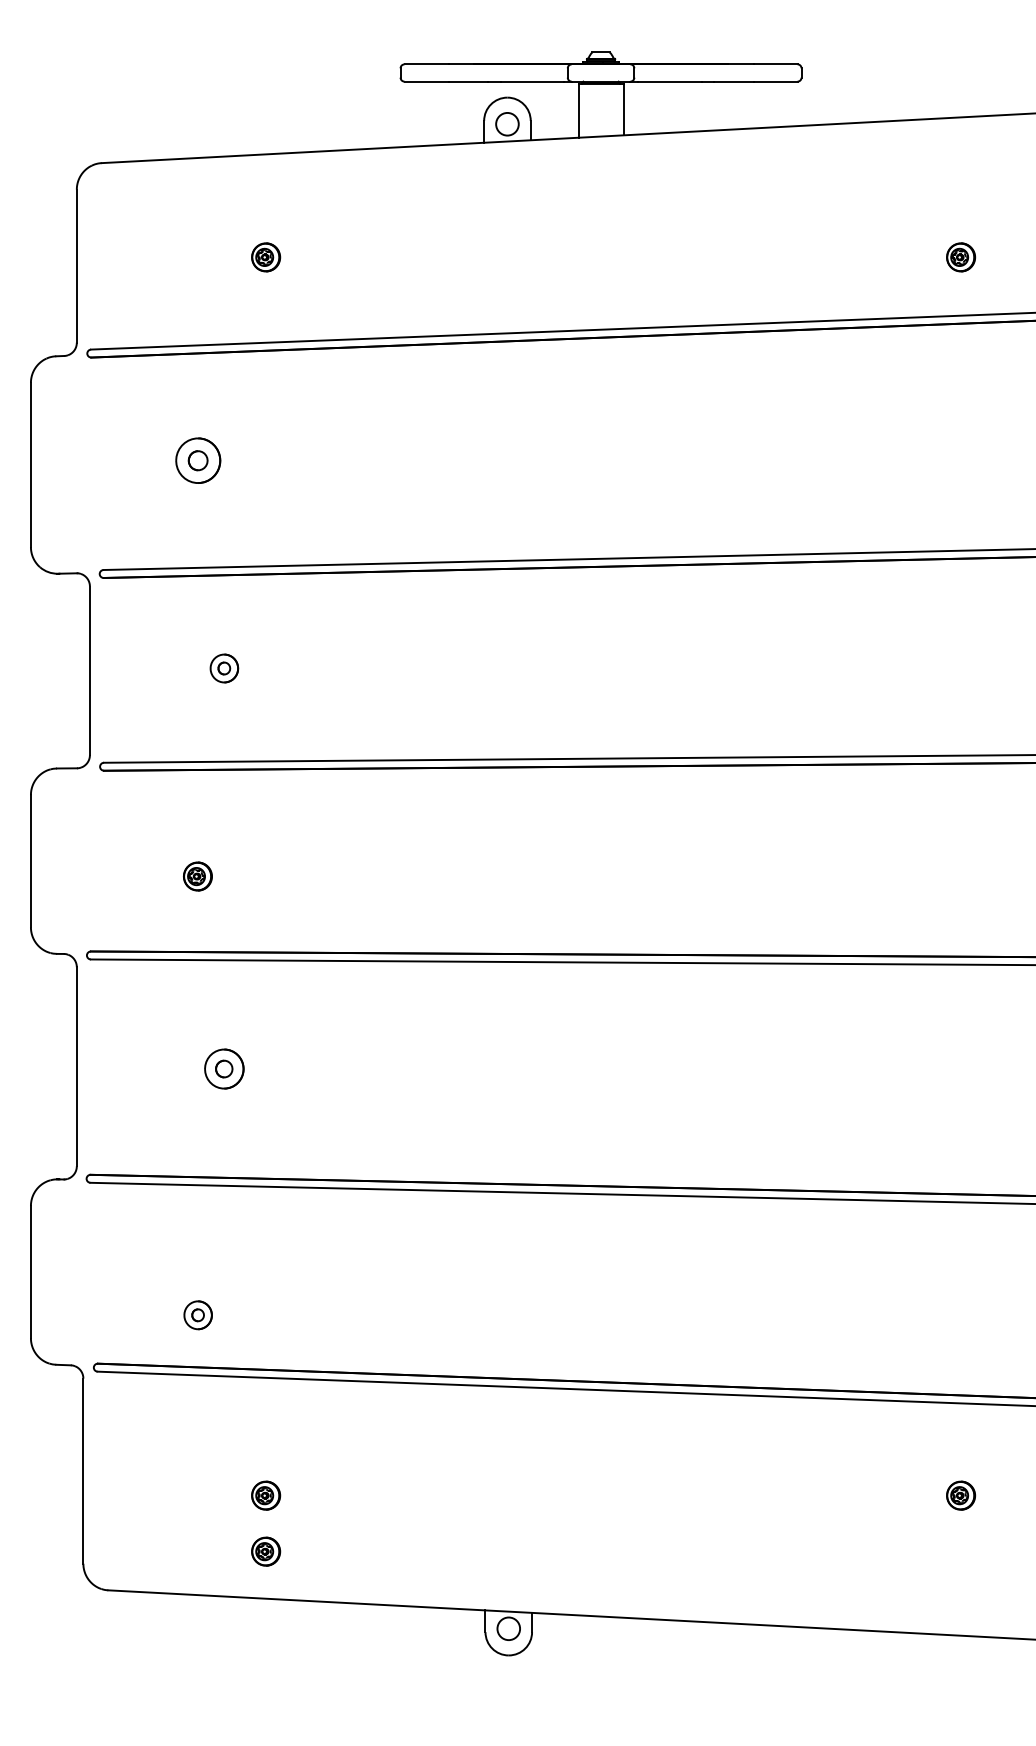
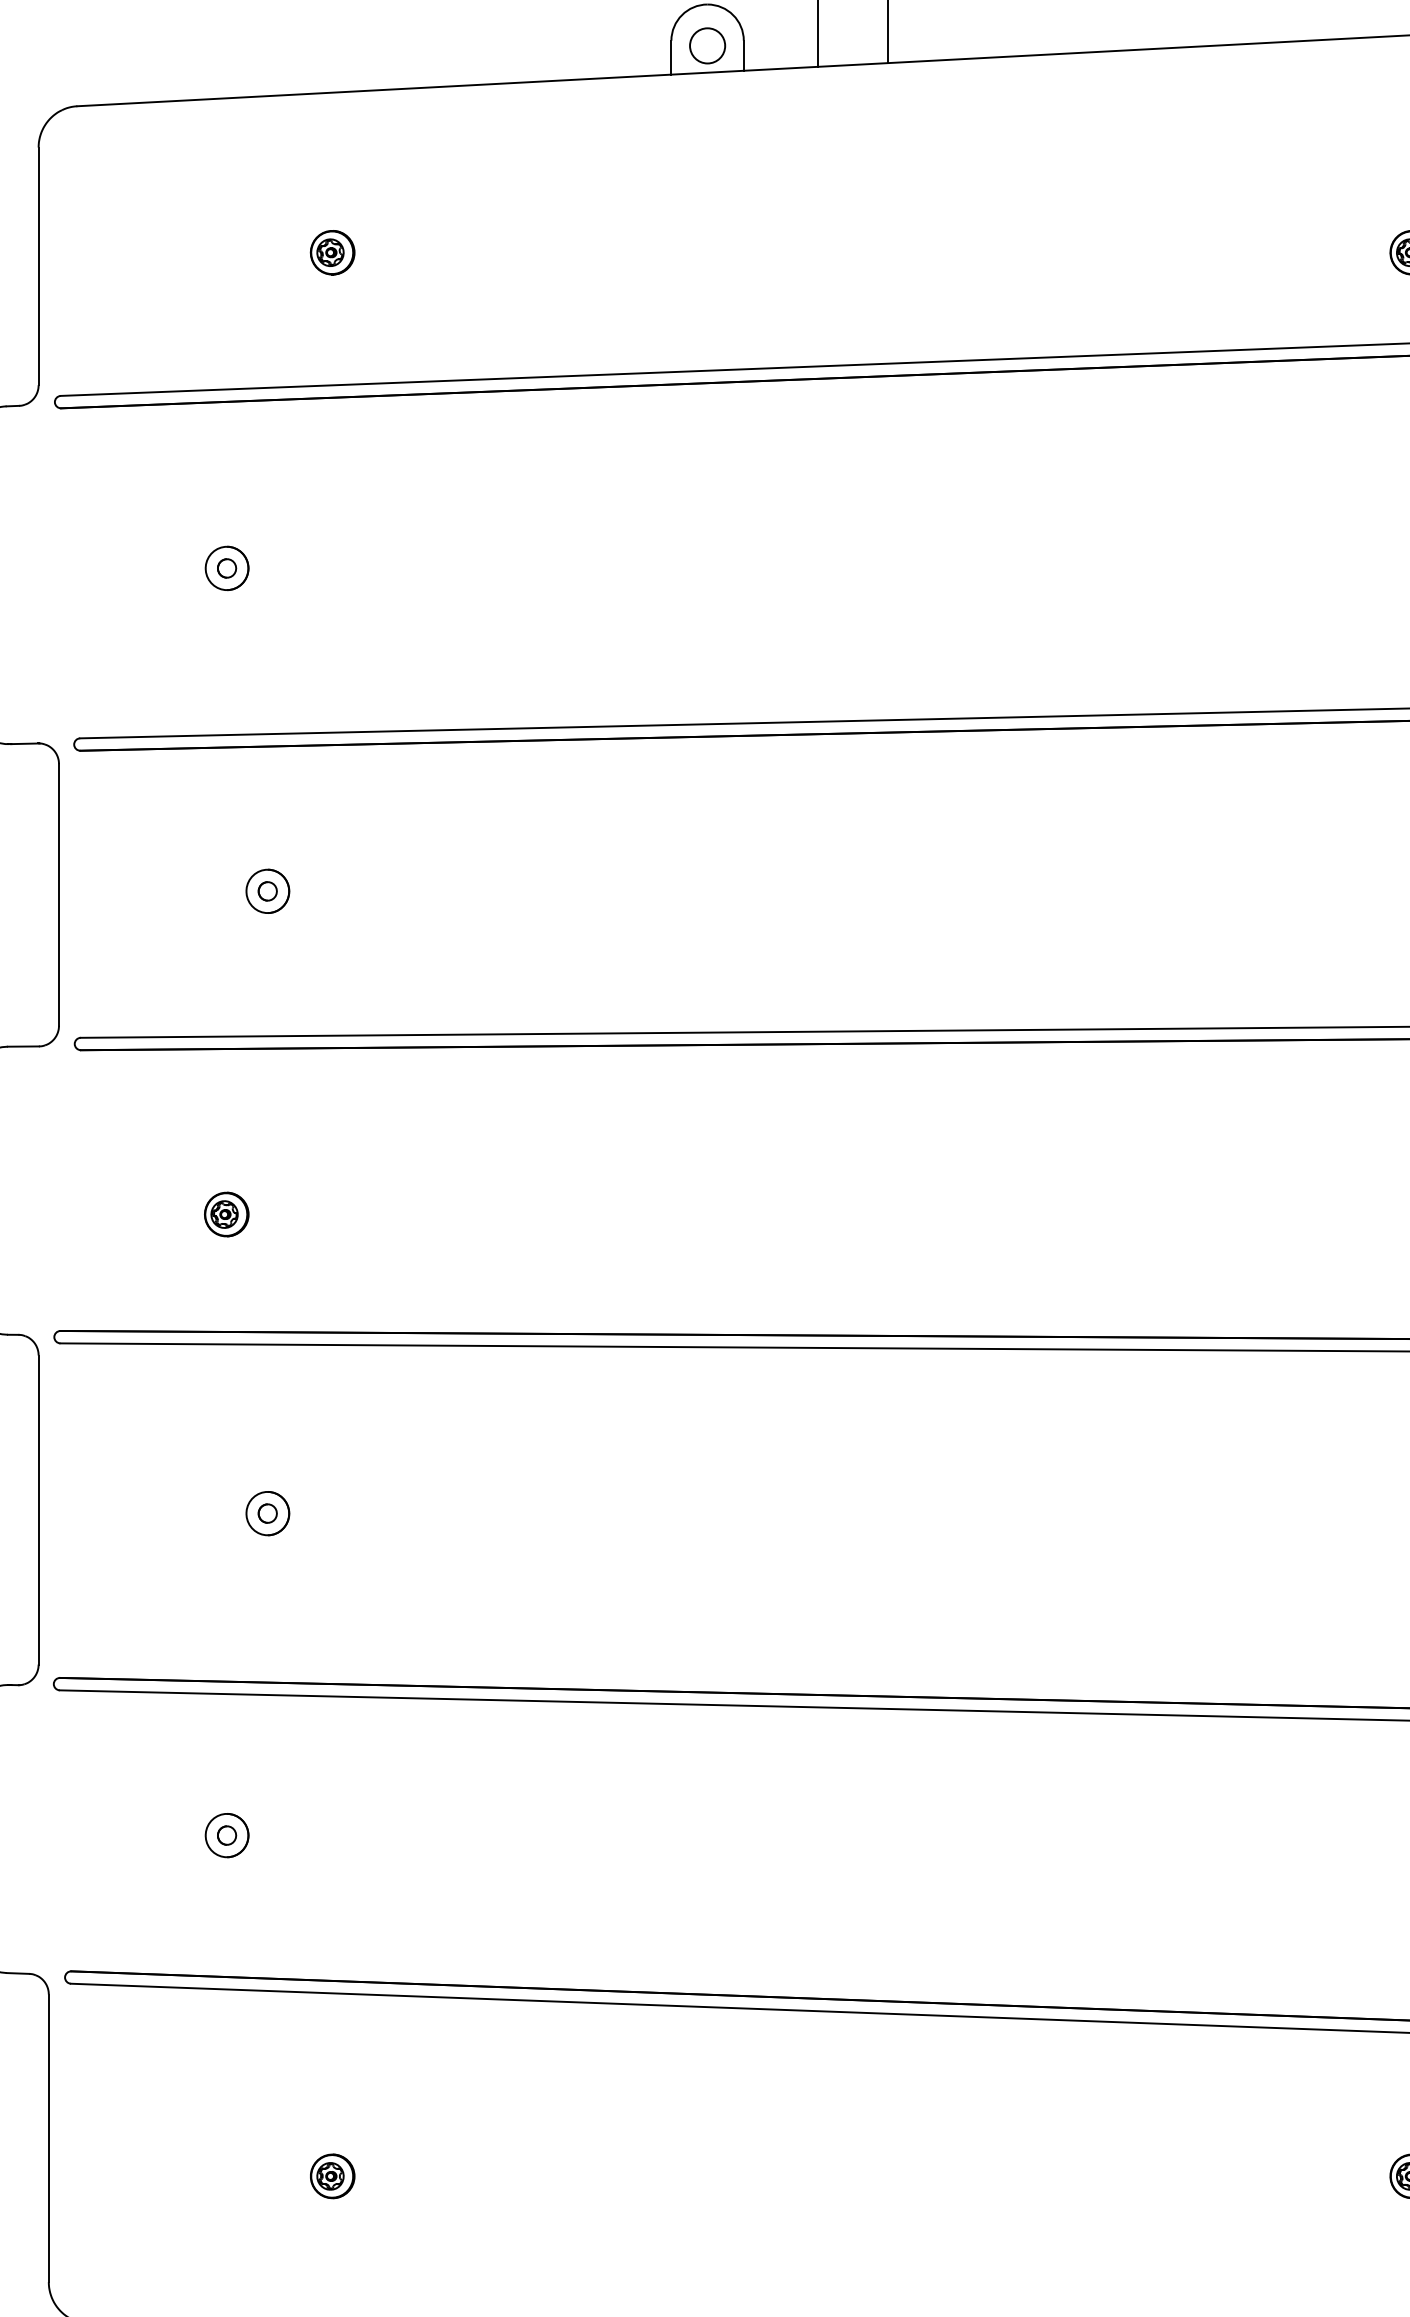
part: (197, 460) -> (226, 568), size x0.62
part: (224, 1068) -> (268, 1512), size x0.71
part: (197, 1315) -> (226, 1835), moved
part: (266, 1551) -> (333, 2263), removed

